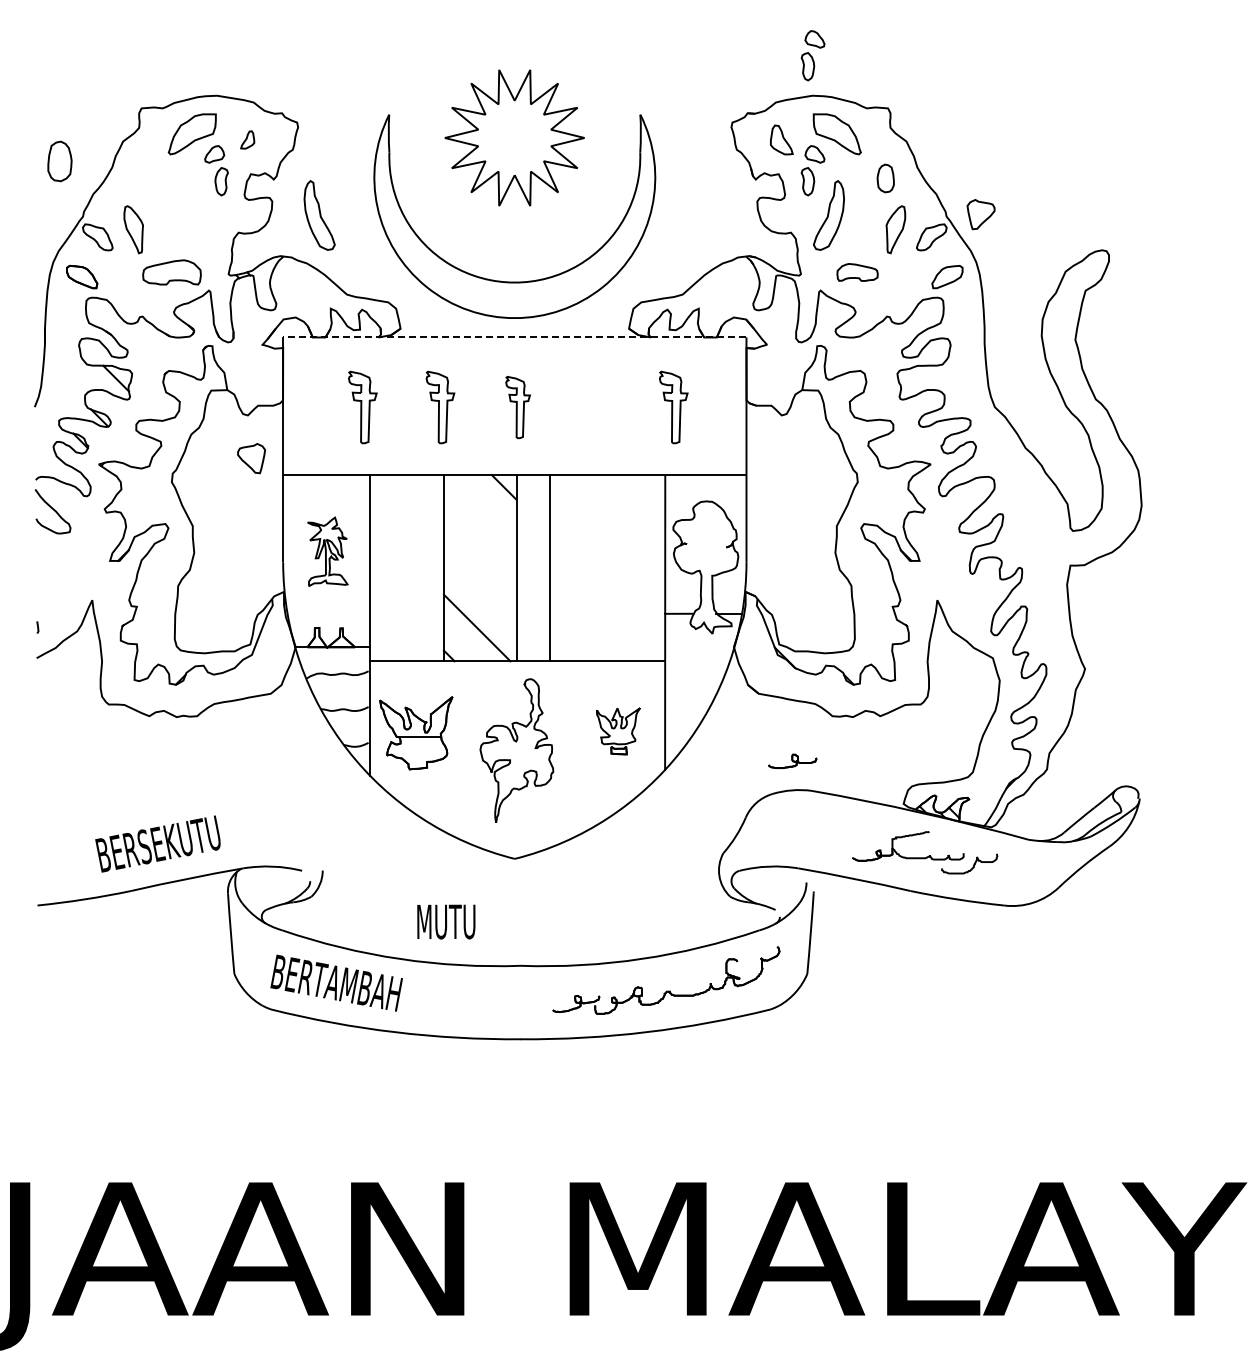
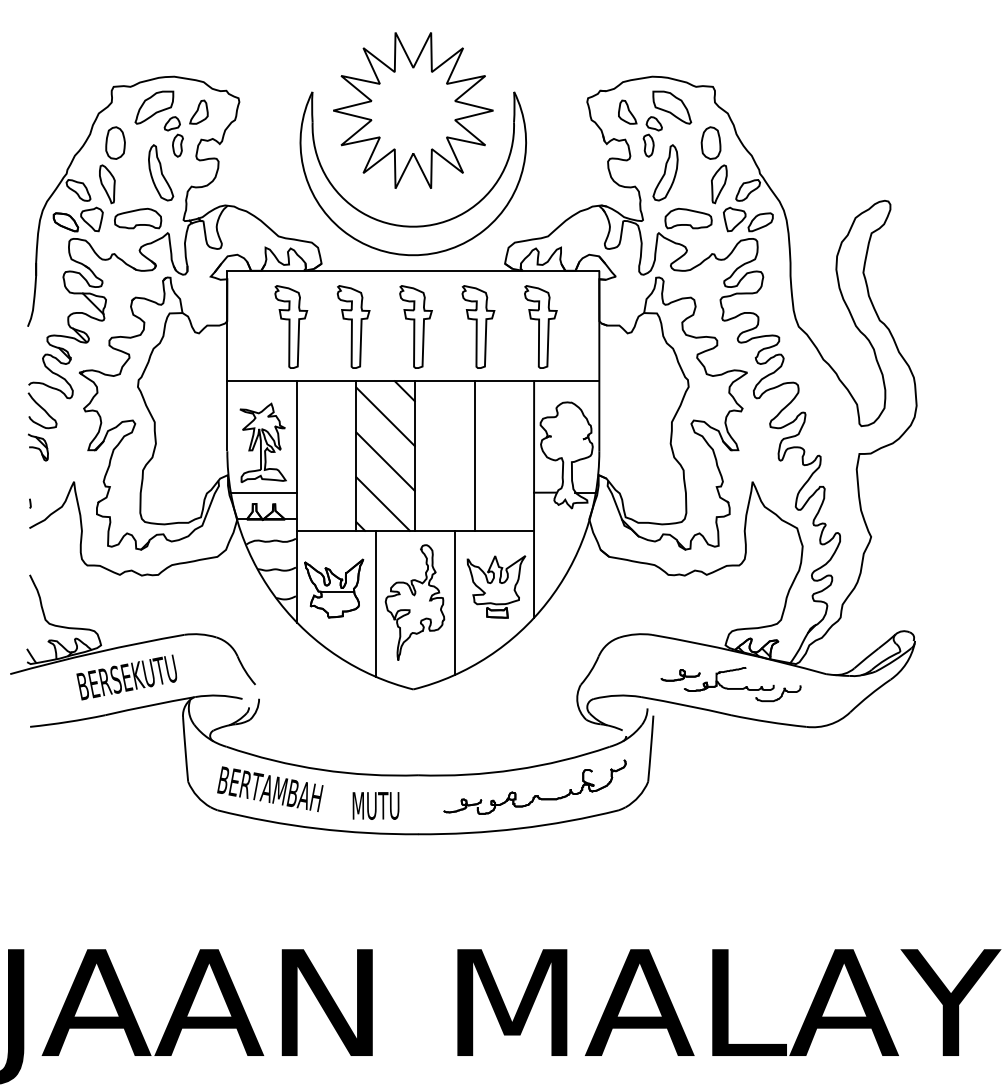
part: (812, 55) -> (652, 44), removed
part: (514, 137) -> (413, 110), size x1.43
part: (247, 139) -> (198, 111), size x1.67
part: (59, 161) -> (115, 143), moved
part: (885, 178) -> (710, 143), size x1.43
part: (980, 214) -> (734, 219), moved
part: (319, 215) -> (160, 172), moved
part: (857, 272) -> (688, 218), size x1.43
line: (514, 337) -> (413, 270), dashed -> solid
part: (362, 407) -> (291, 327), size x1.43
part: (440, 407) -> (353, 327), size x1.43
part: (517, 407) -> (415, 327), size x1.67
part: (595, 407) -> (478, 327), added
part: (673, 407) -> (540, 327), size x1.43
part: (251, 458) -> (91, 219), moved
line: (479, 519) -> (384, 416), added
part: (327, 551) -> (262, 442), size x1.43
part: (47, 557) -> (38, 447), added
line: (549, 568) -> (474, 456), moved
line: (479, 574) -> (384, 461), added
line: (328, 614) -> (263, 493), added
part: (618, 731) -> (496, 587), size x1.67
line: (566, 750) -> (454, 602), added
line: (468, 752) -> (376, 604), added
part: (792, 760) -> (680, 674), moved
part: (167, 801) -> (134, 643), added
text: (446, 921) -> (376, 805), moved

